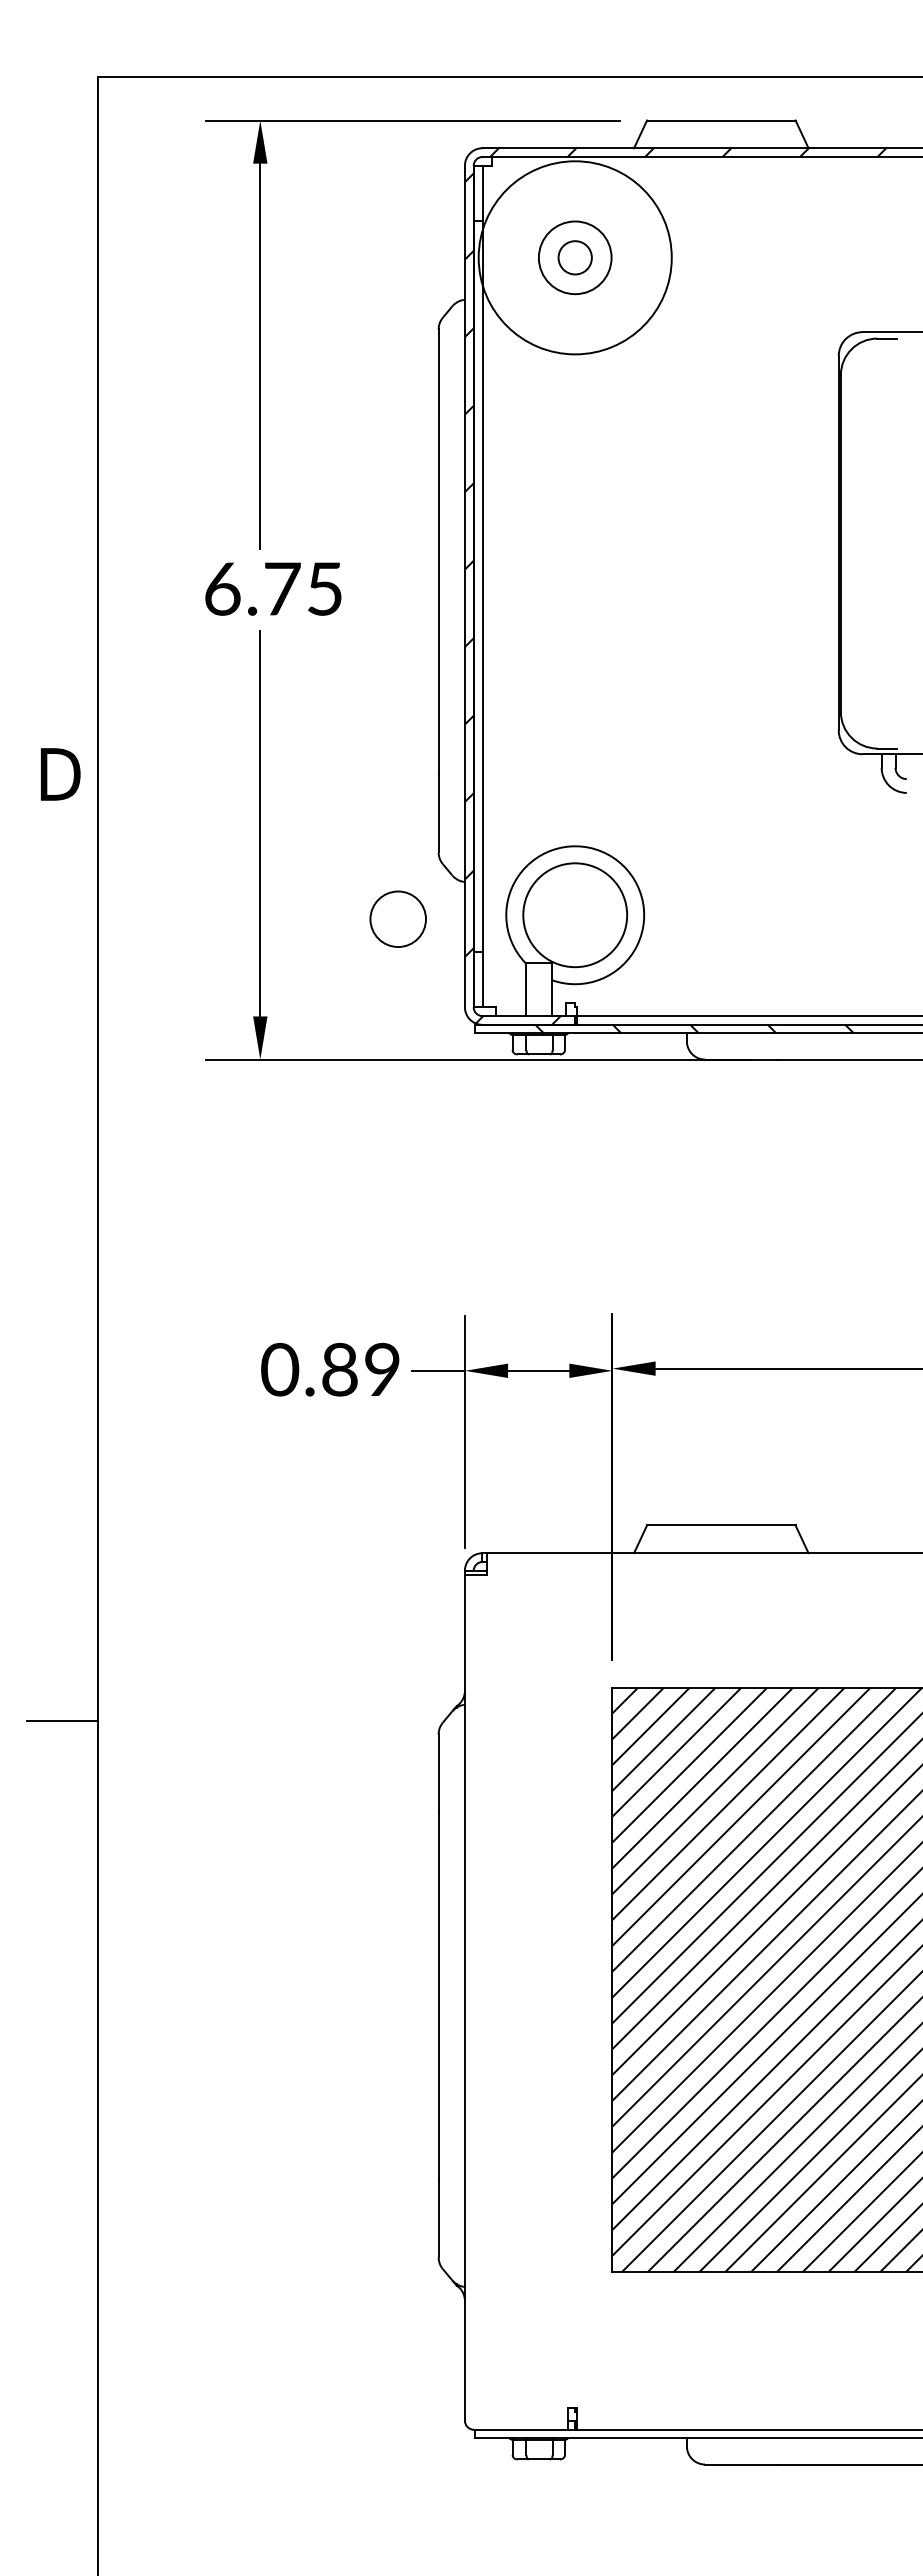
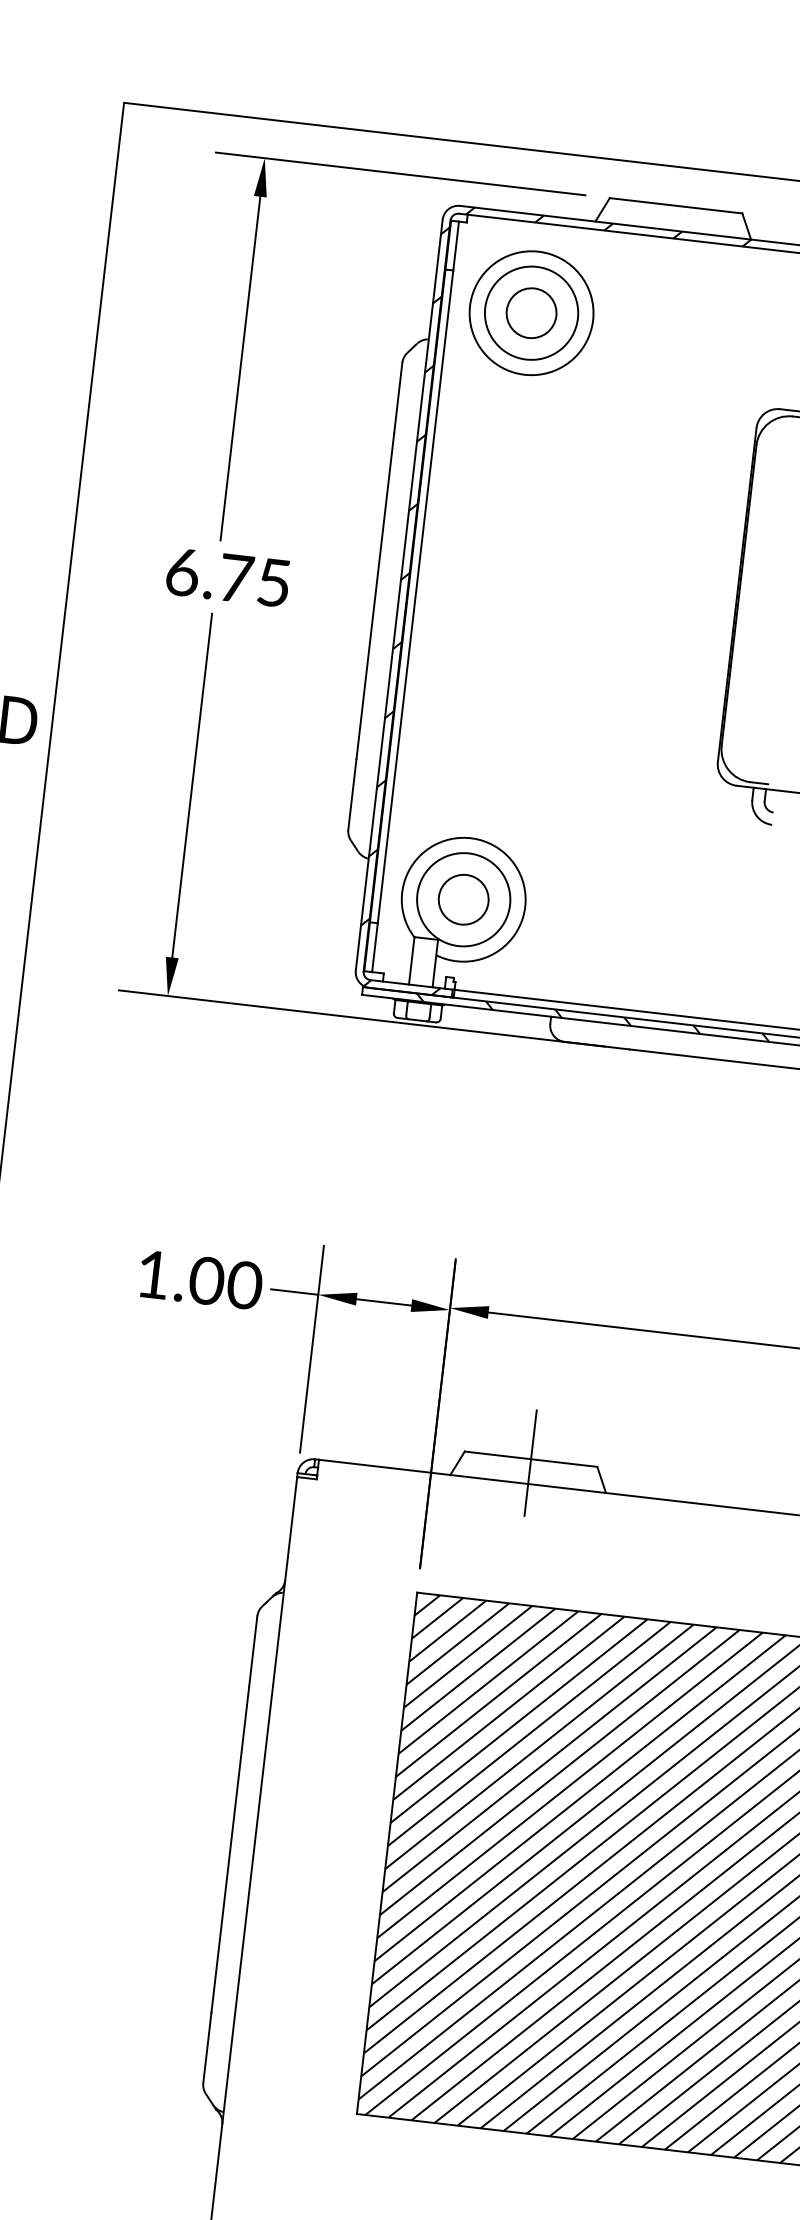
circle: (574, 257) -> (530, 312), size x1.67
circle: (575, 257) -> (531, 312), size x0.71
circle: (575, 257) -> (531, 312), size x1.43
circle: (397, 918) -> (463, 899), moved
text: (331, 1369) -> (199, 1279), 0.89 -> 1.00
line: (721, 1529) -> (530, 1462), added

